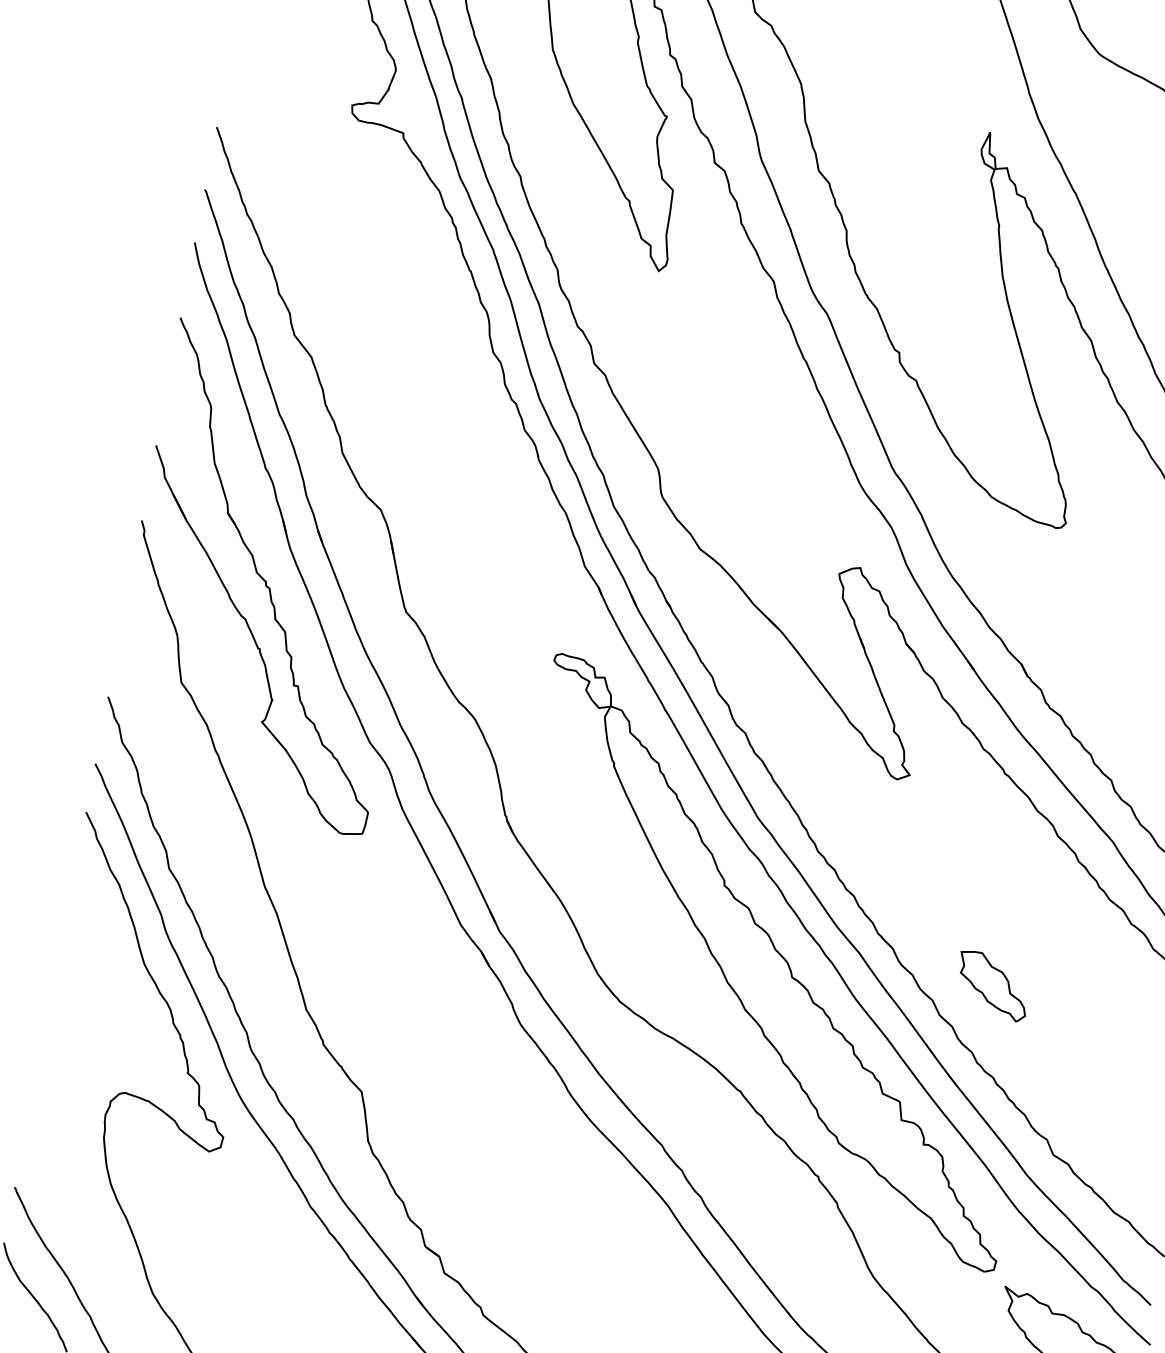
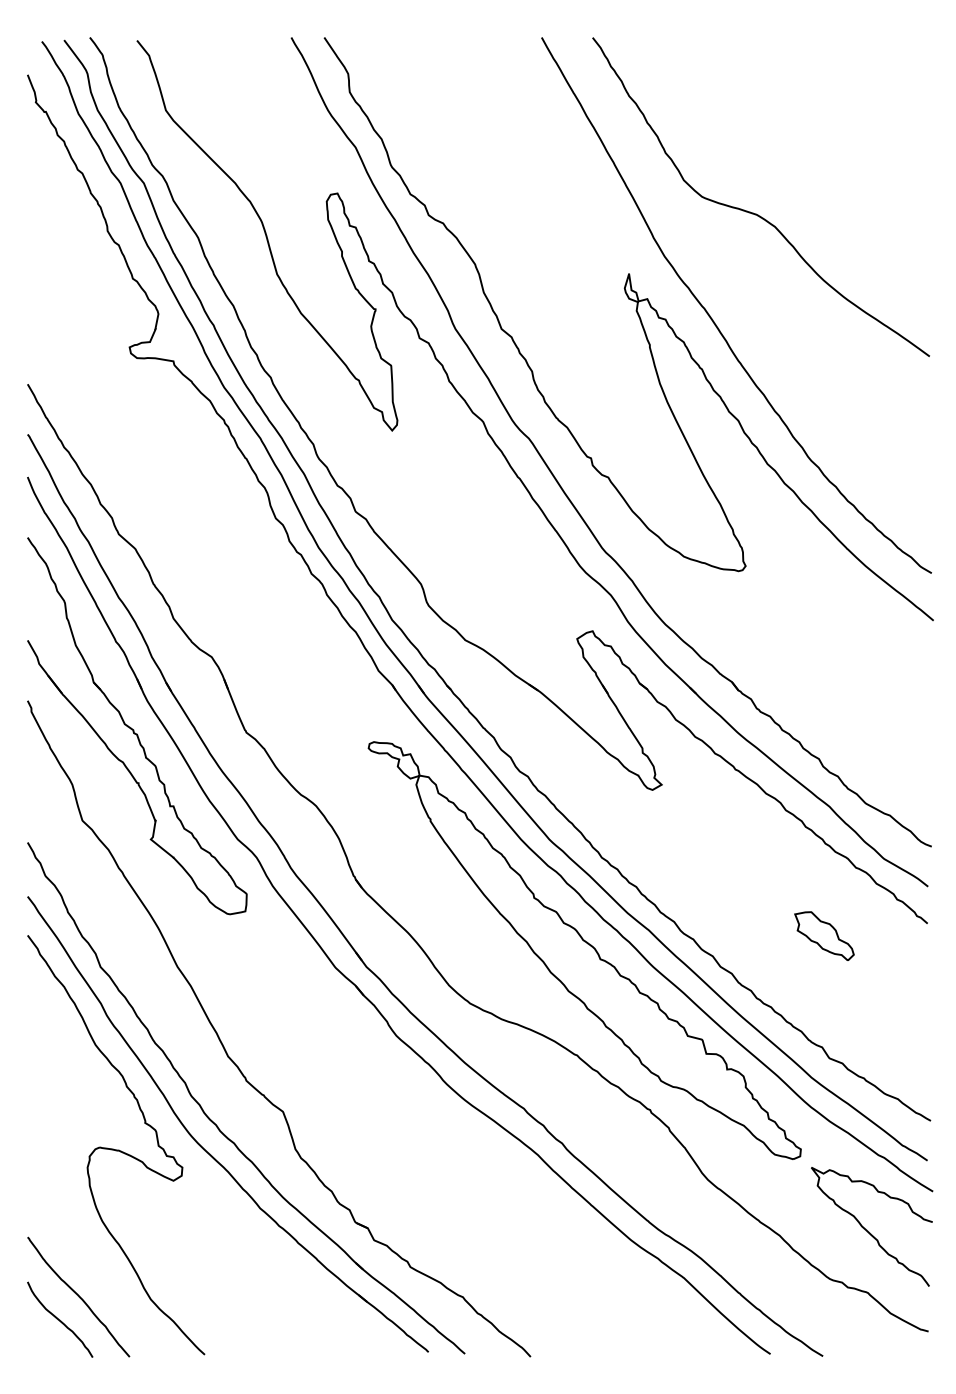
part: (993, 985) -> (824, 935), moved

